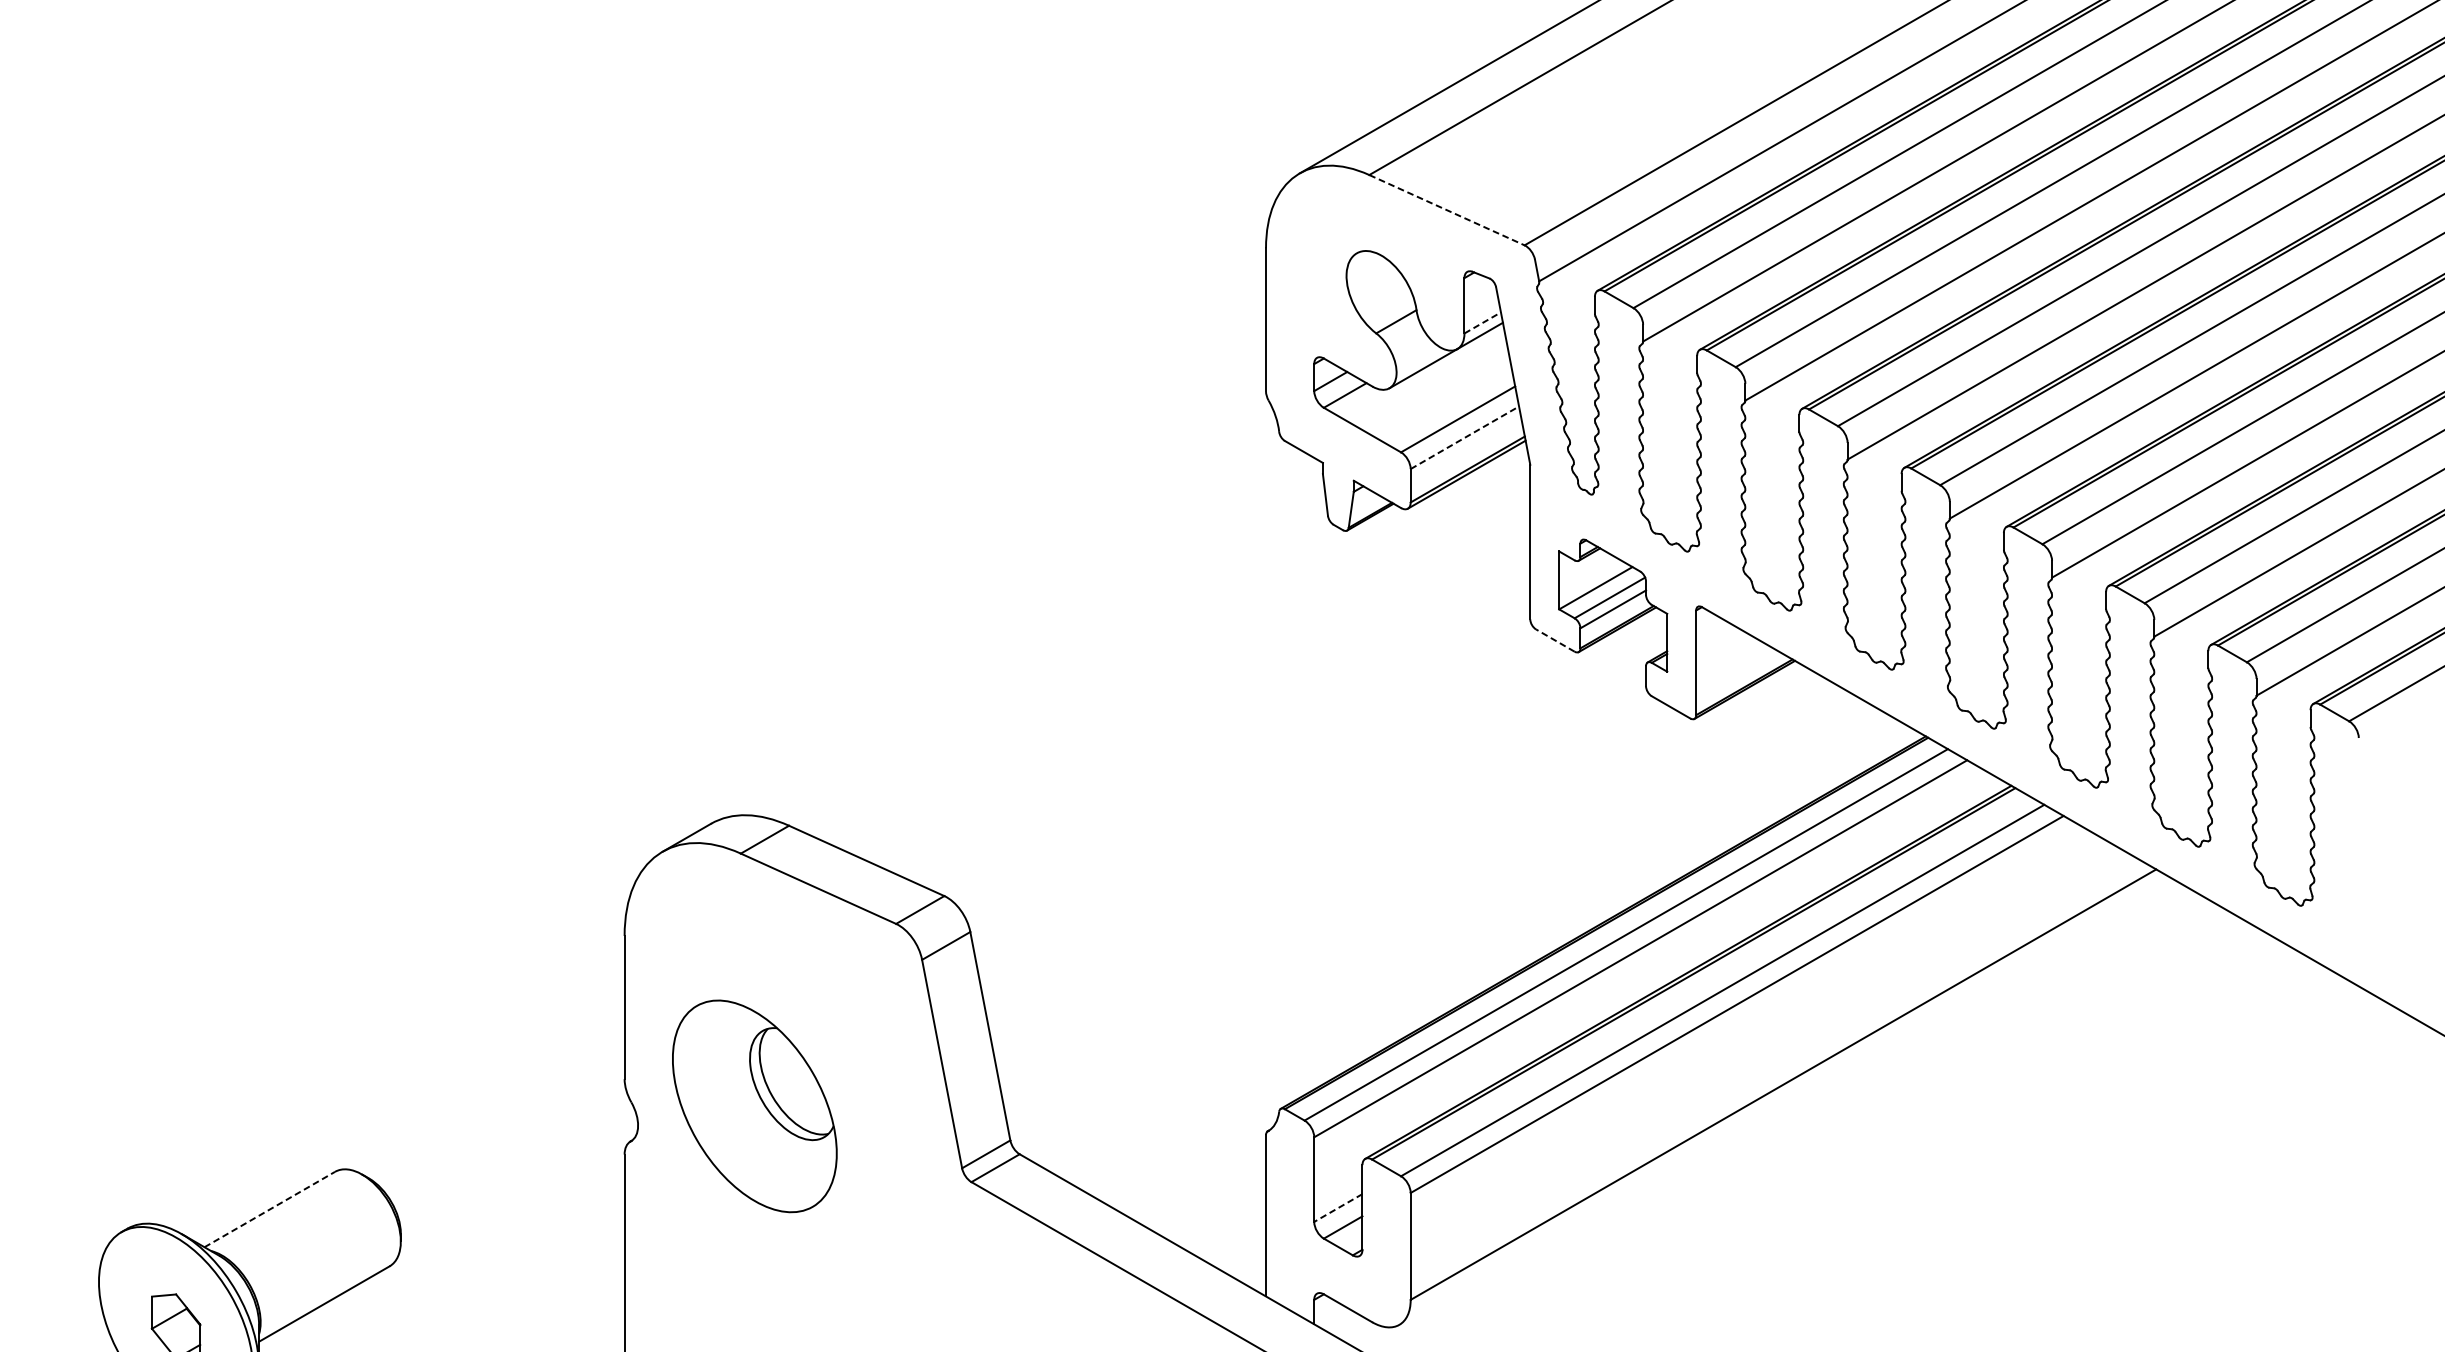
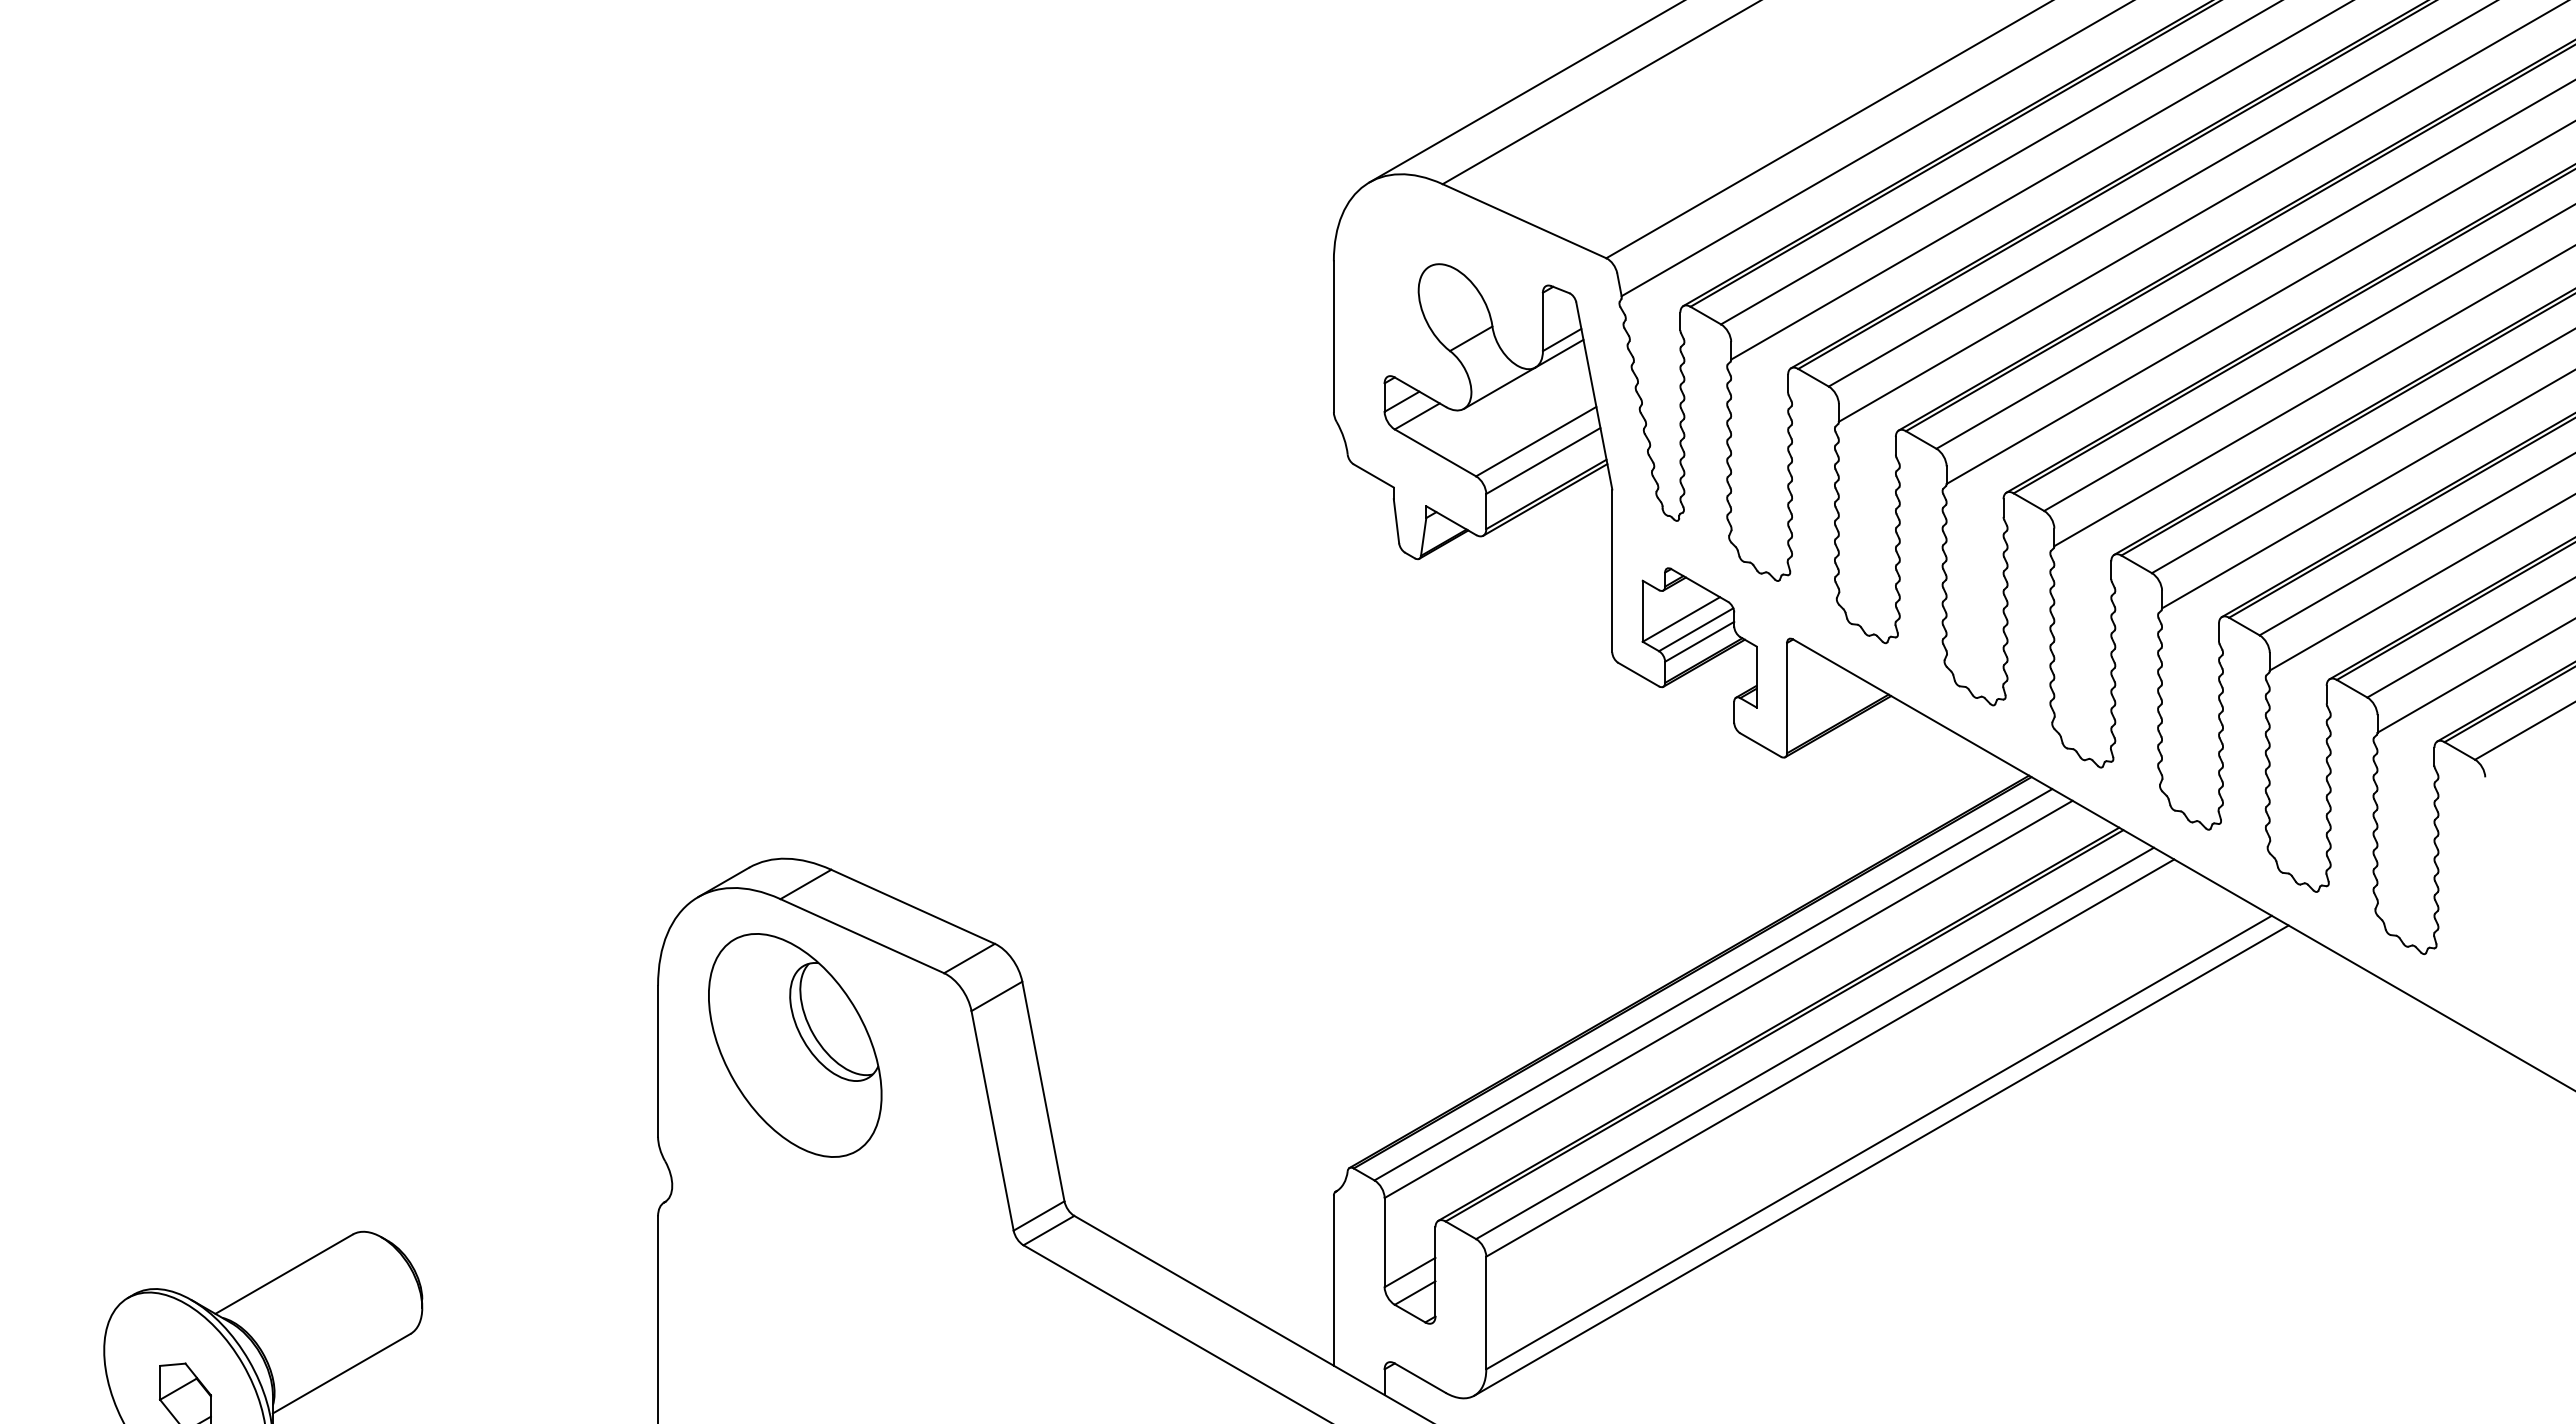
line: (1446, 210) -> (1524, 221), dashed -> solid
line: (1483, 322) -> (1562, 339), dashed -> solid
line: (1464, 438) -> (1543, 461), dashed -> solid
line: (1555, 640) -> (1638, 674), dashed -> solid
line: (1785, 1101) -> (1881, 1160), added
part: (755, 1106) -> (795, 1045), moved
line: (1337, 1207) -> (1409, 1272), dashed -> solid
line: (270, 1208) -> (284, 1273), dashed -> solid

